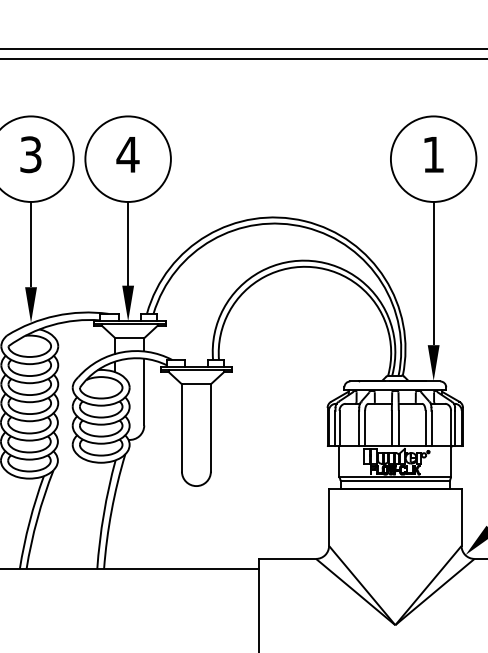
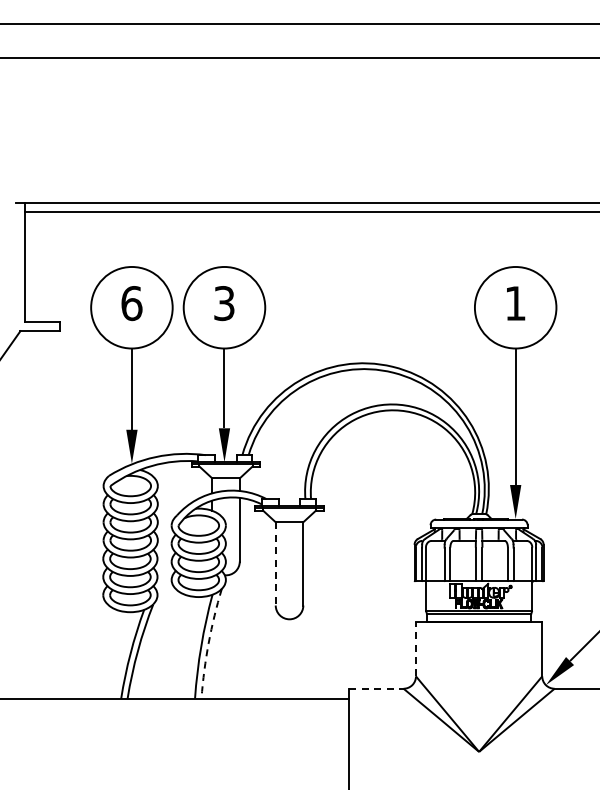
text: (30, 154) -> (131, 303), 3 -> 6
text: (128, 154) -> (224, 303), 4 -> 3
line: (181, 427) -> (275, 563), solid -> dashed
arc: (111, 511) -> (208, 643), solid -> dashed
line: (328, 516) -> (415, 648), solid -> dashed
line: (288, 558) -> (377, 688), solid -> dashed

